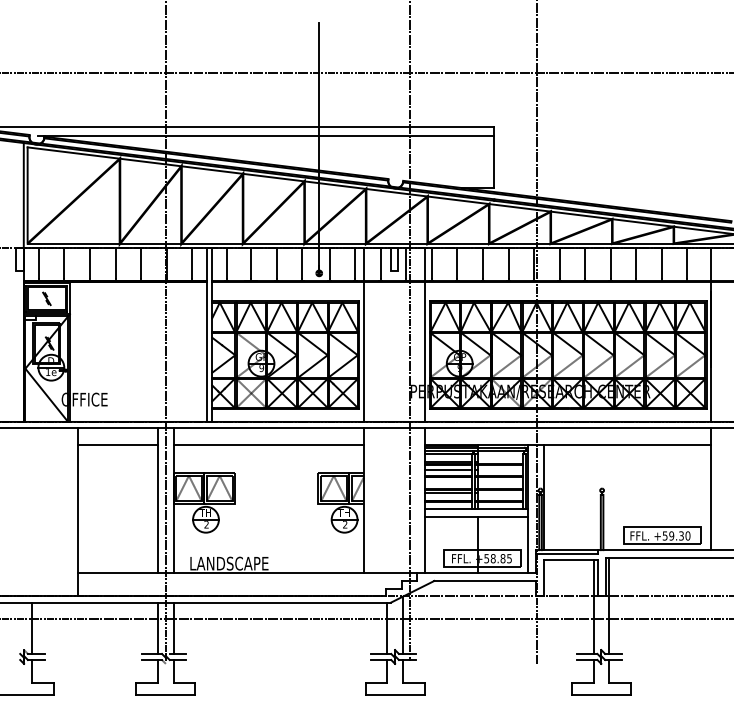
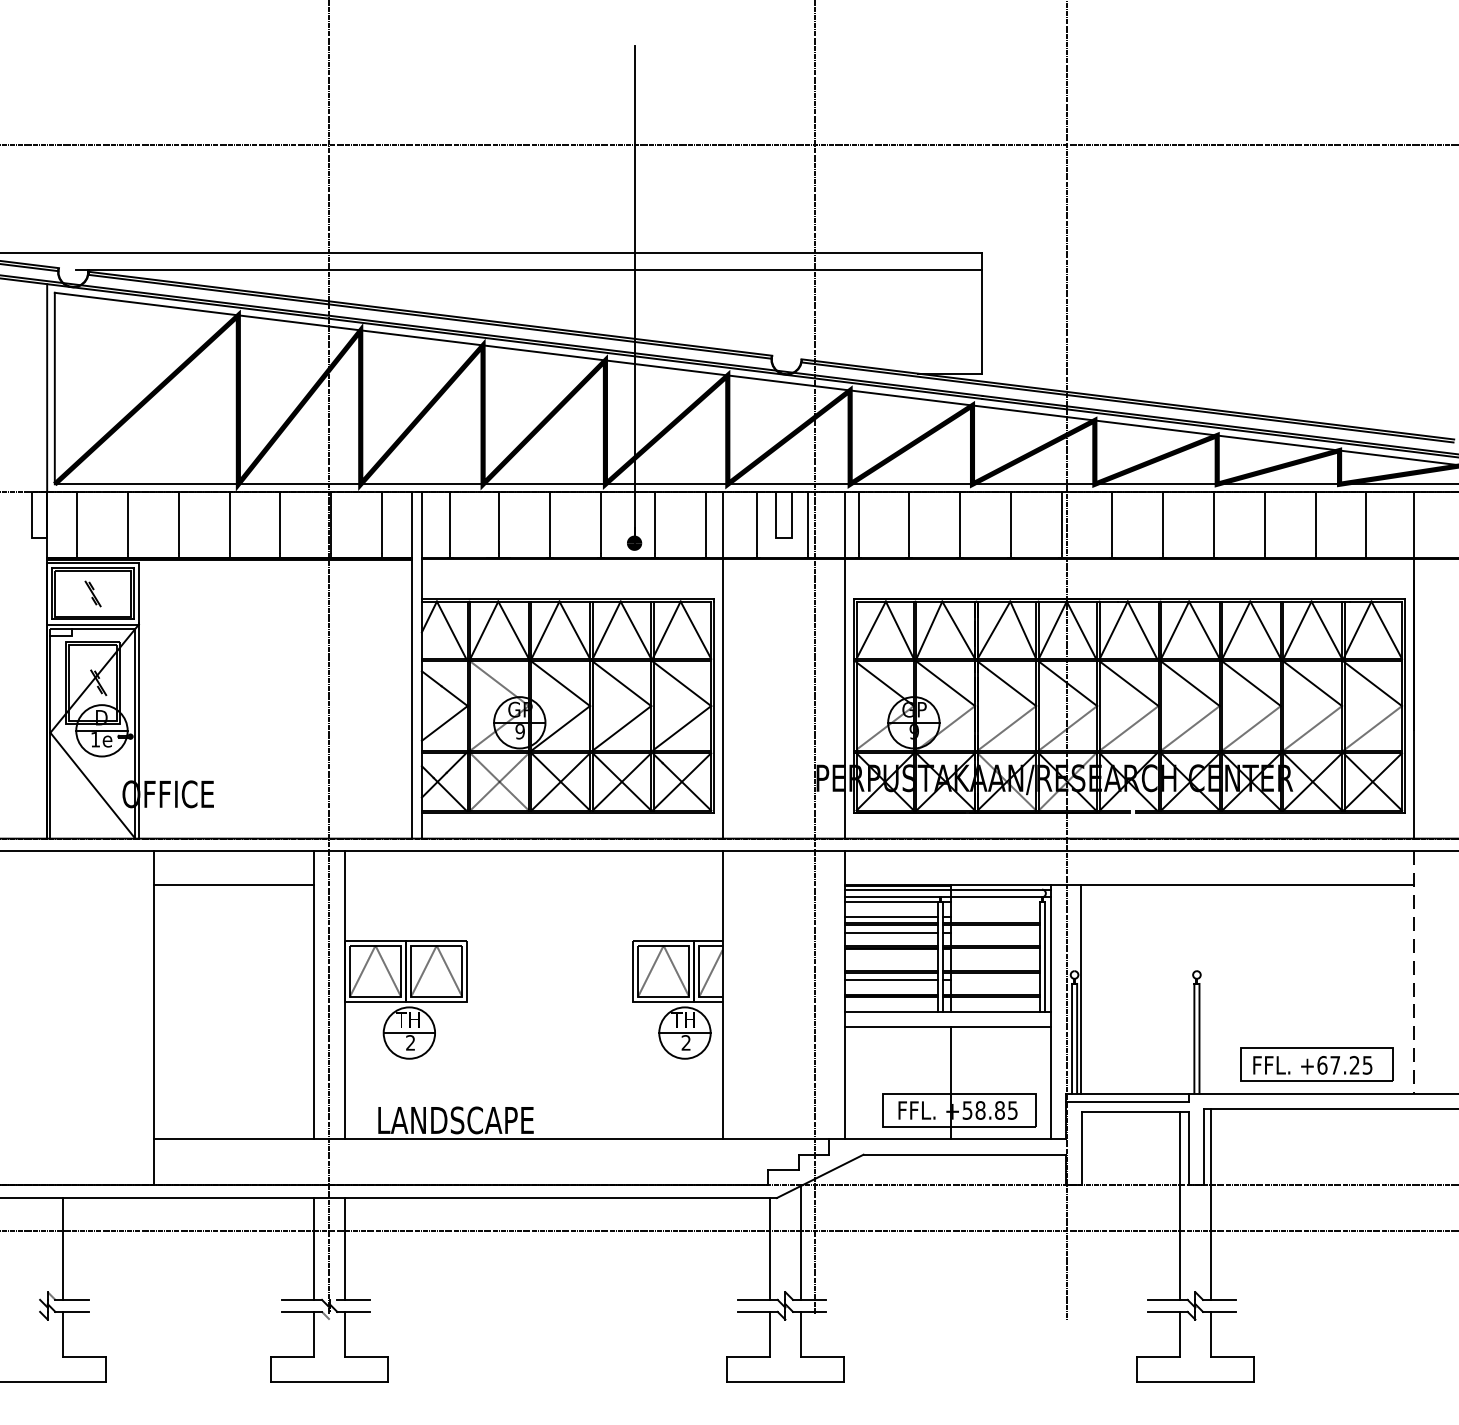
line: (268, 445) -> (533, 885), removed
line: (711, 489) -> (1414, 972), solid -> dashed
text: (676, 535) -> (1344, 1064), +59.30 -> +67.25

